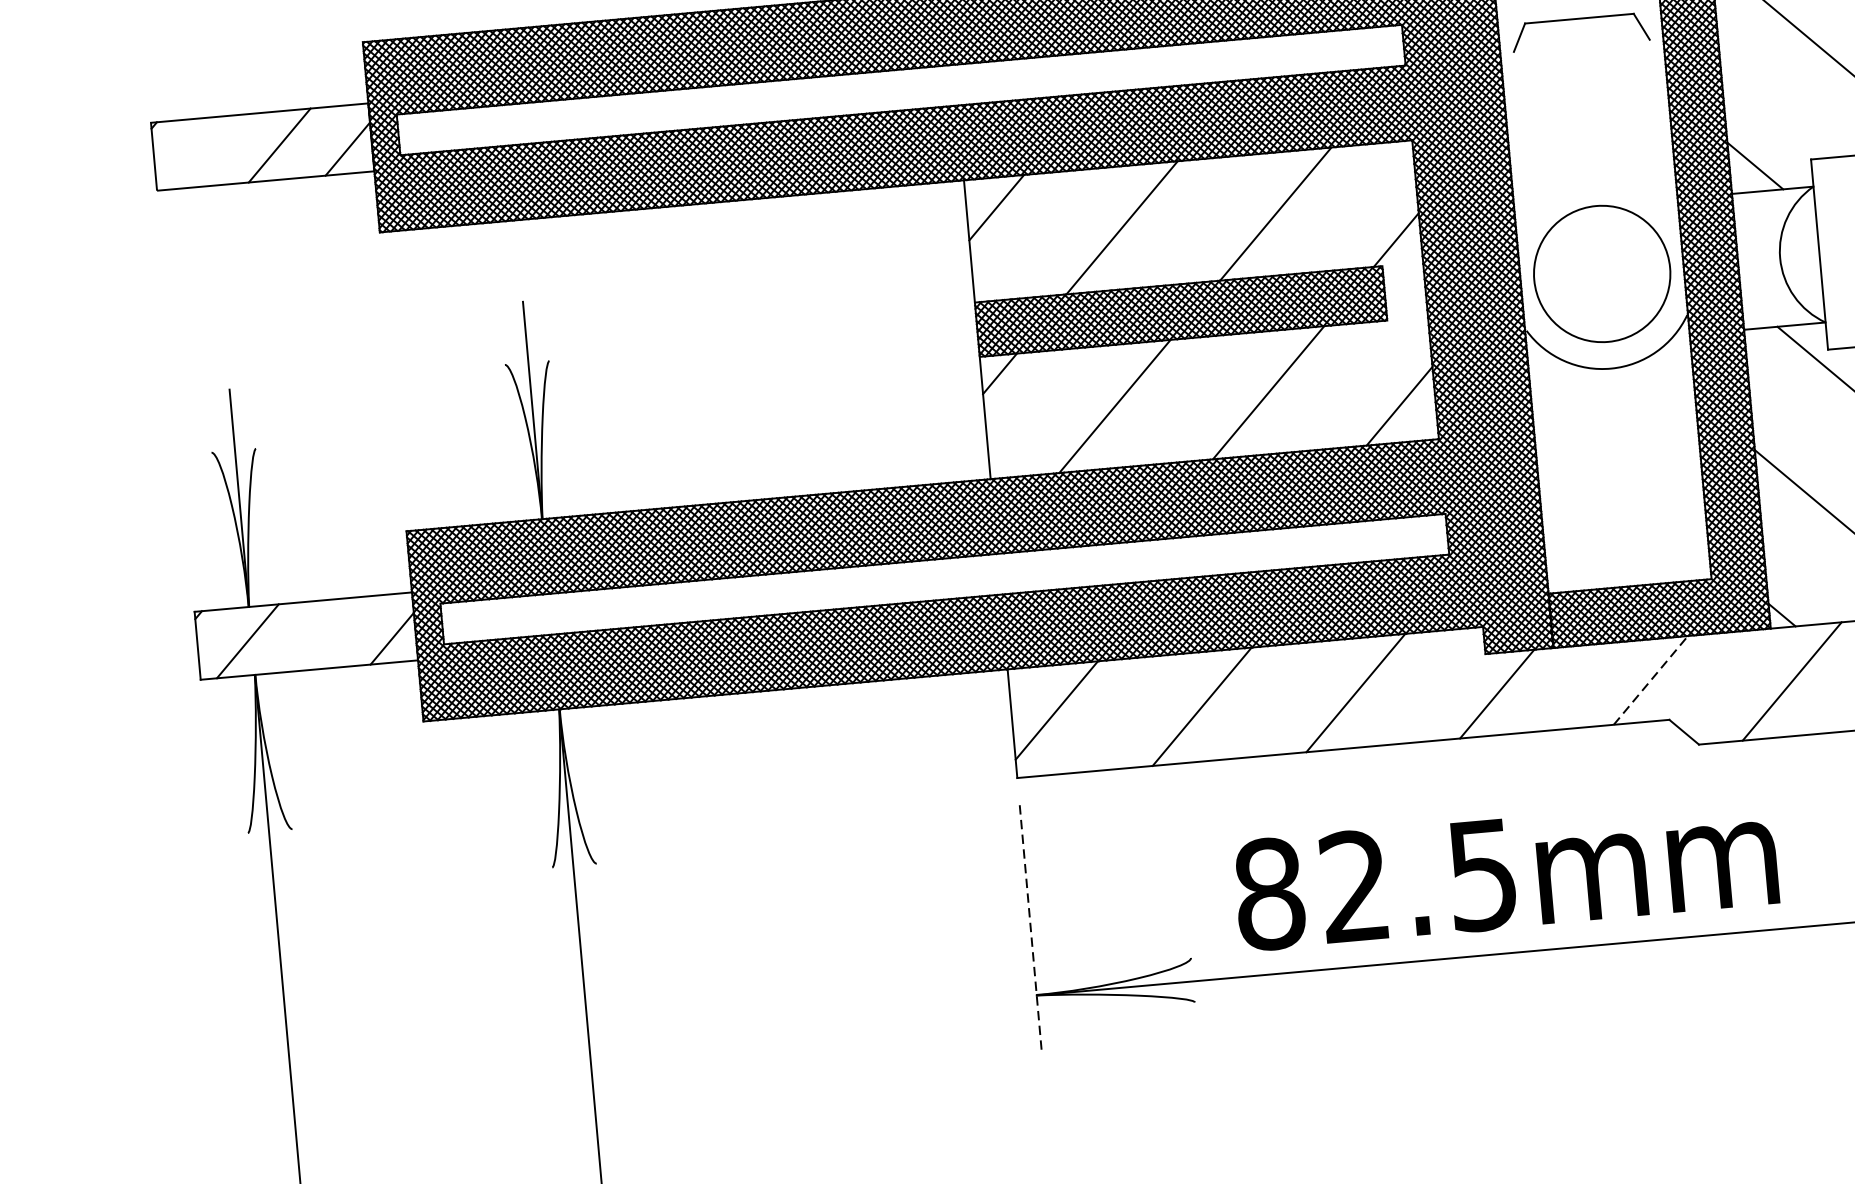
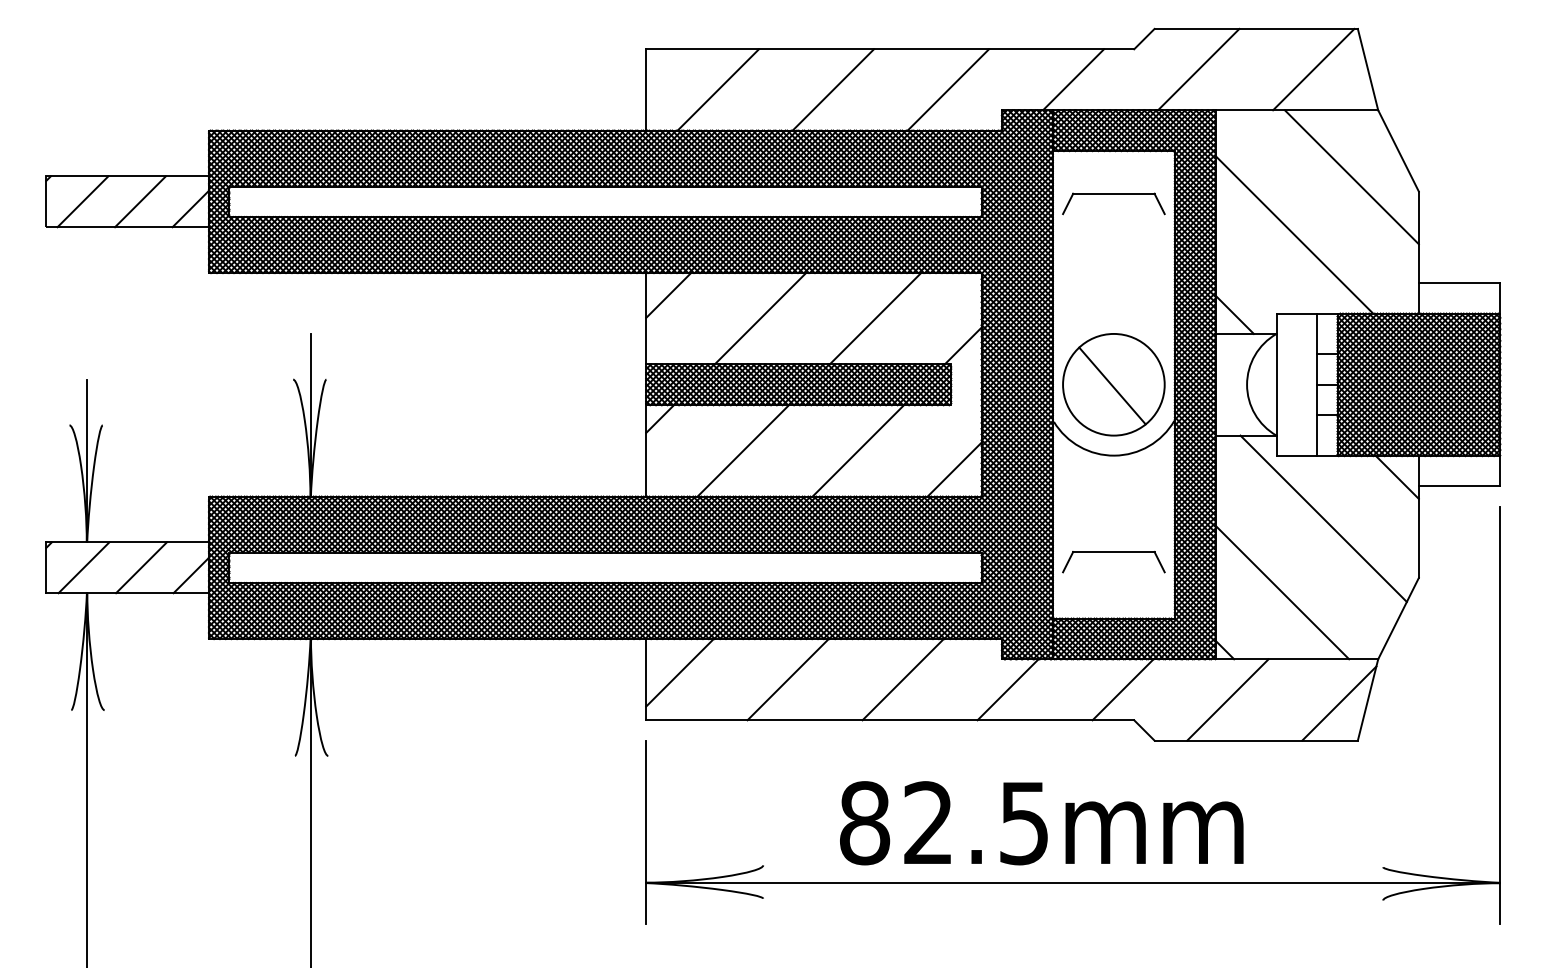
line: (202, 152) -> (82, 201), added
line: (1600, 275) -> (1112, 385), added
part: (1621, 498) -> (1113, 552), added
line: (324, 634) -> (141, 567), added
line: (1651, 679) -> (1123, 689), dashed -> solid
text: (1505, 873) -> (1041, 823), moved
line: (1031, 927) -> (646, 832), dashed -> solid

